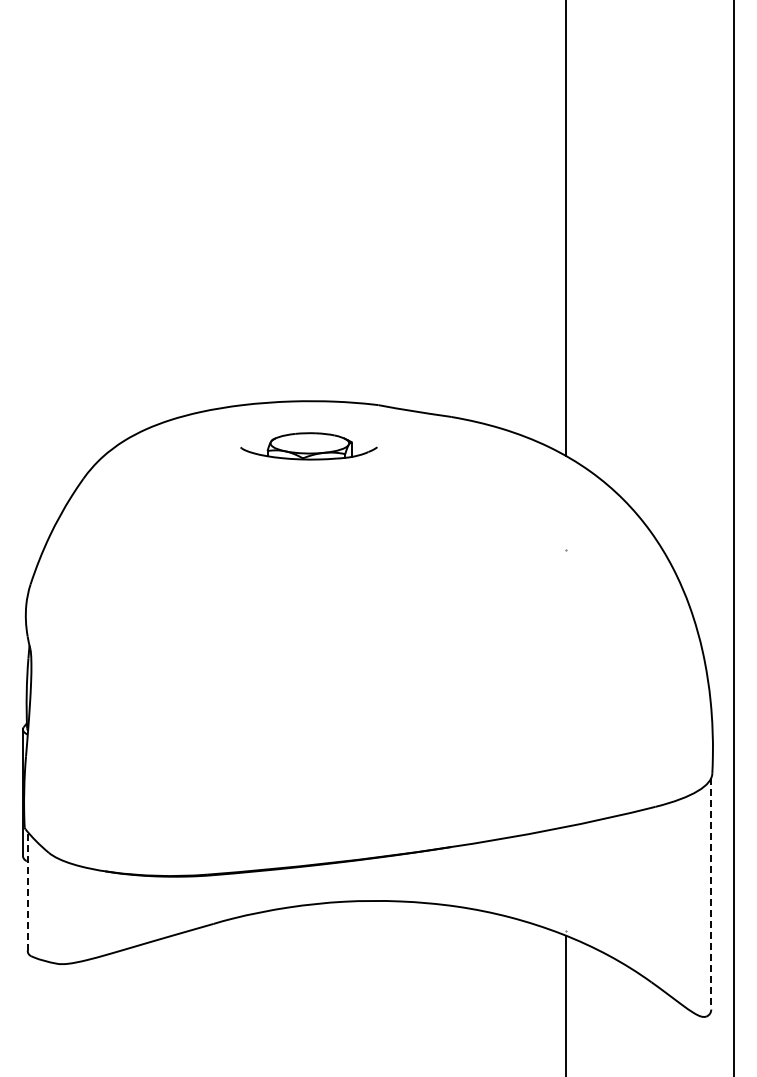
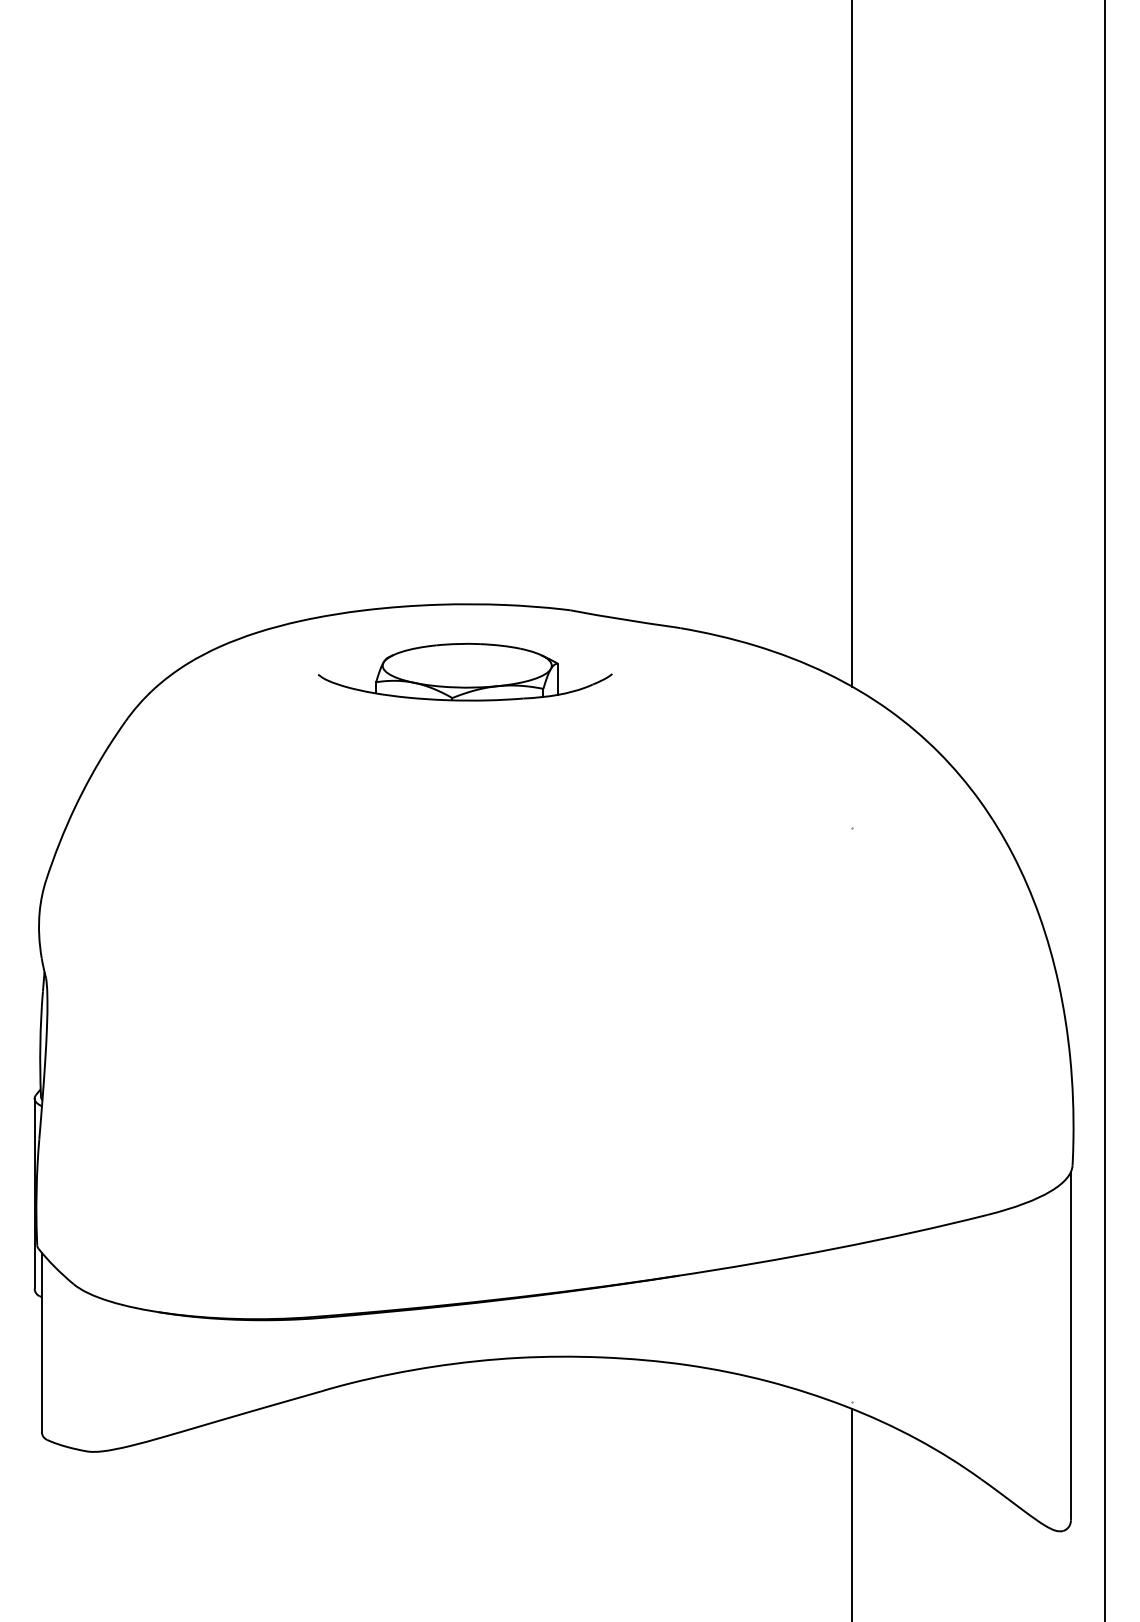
part: (308, 446) -> (464, 672), size x1.43
line: (27, 890) -> (41, 1340), dashed -> solid
line: (711, 893) -> (1071, 1345), dashed -> solid

